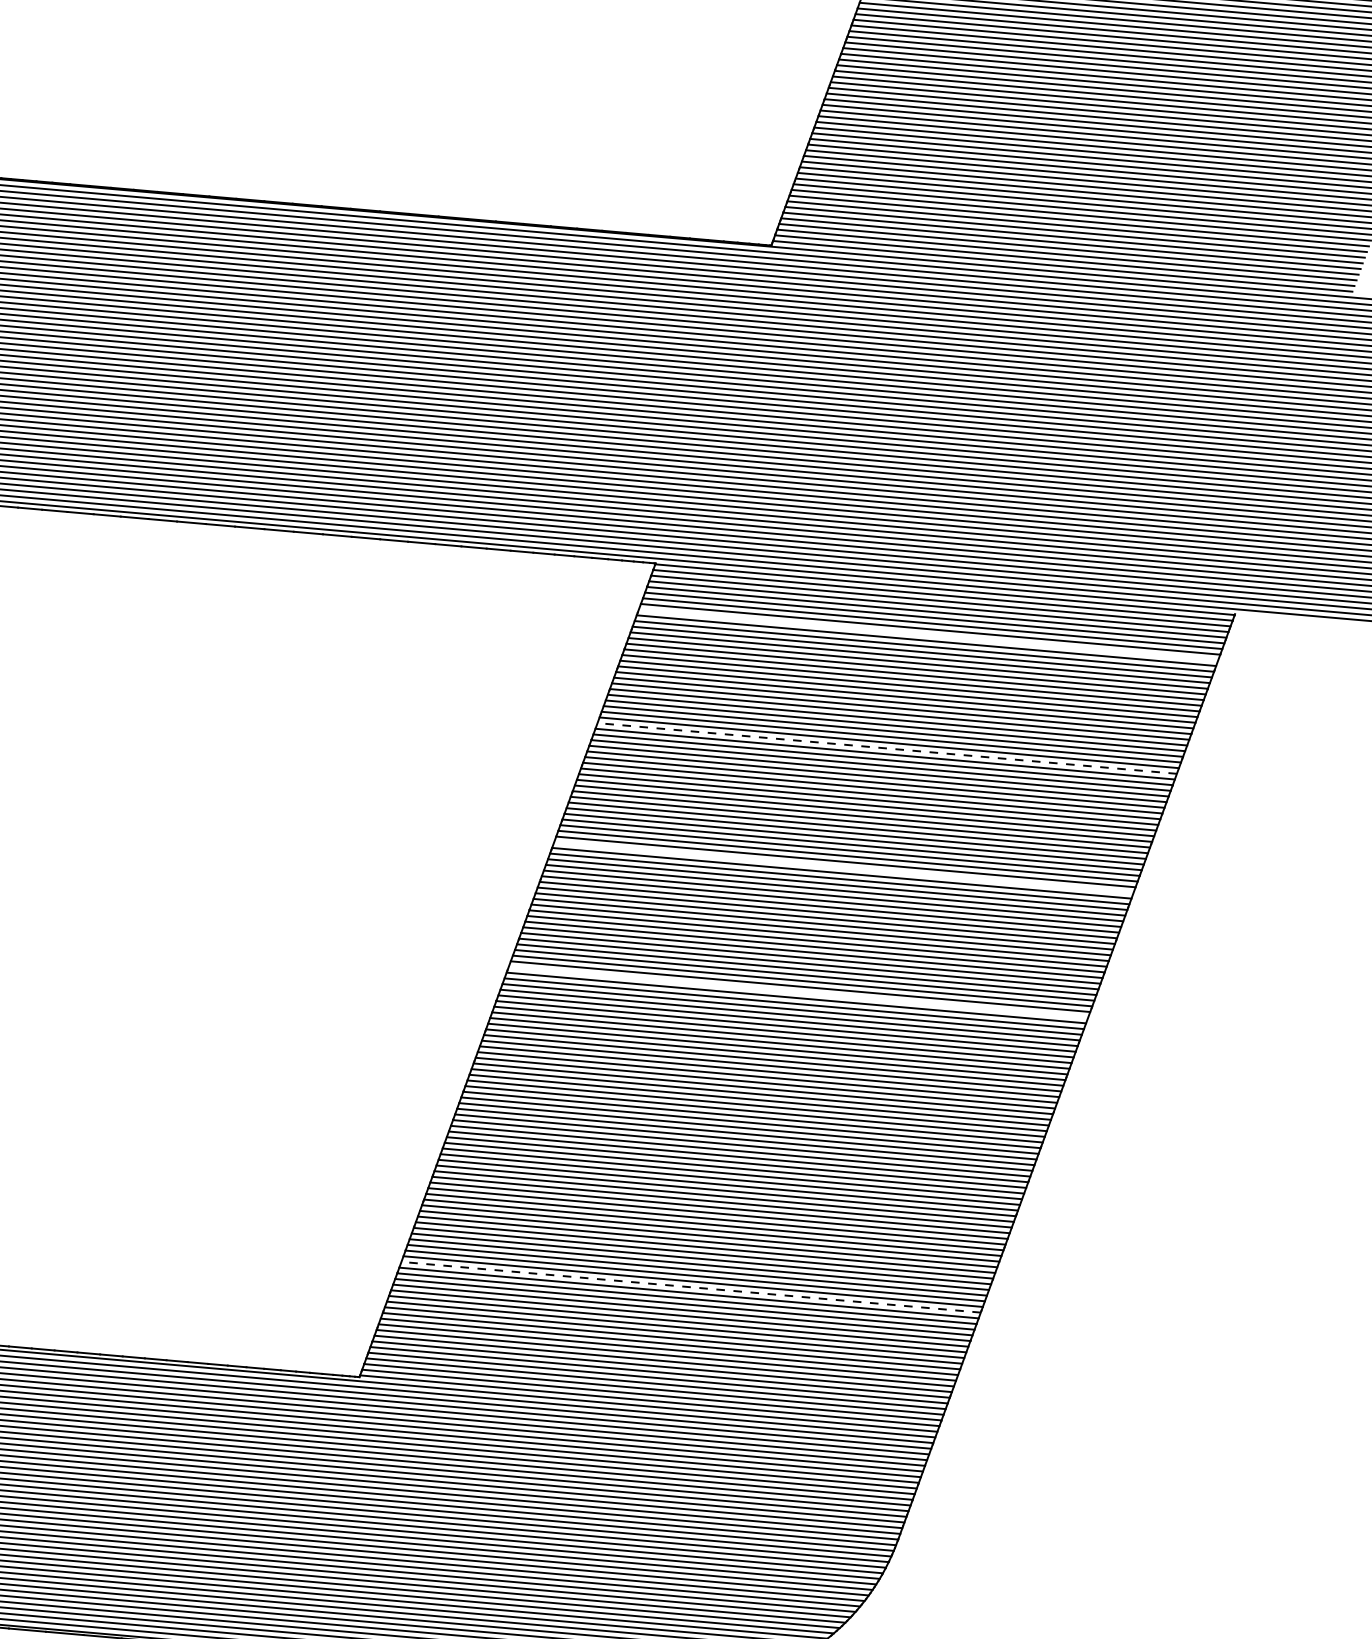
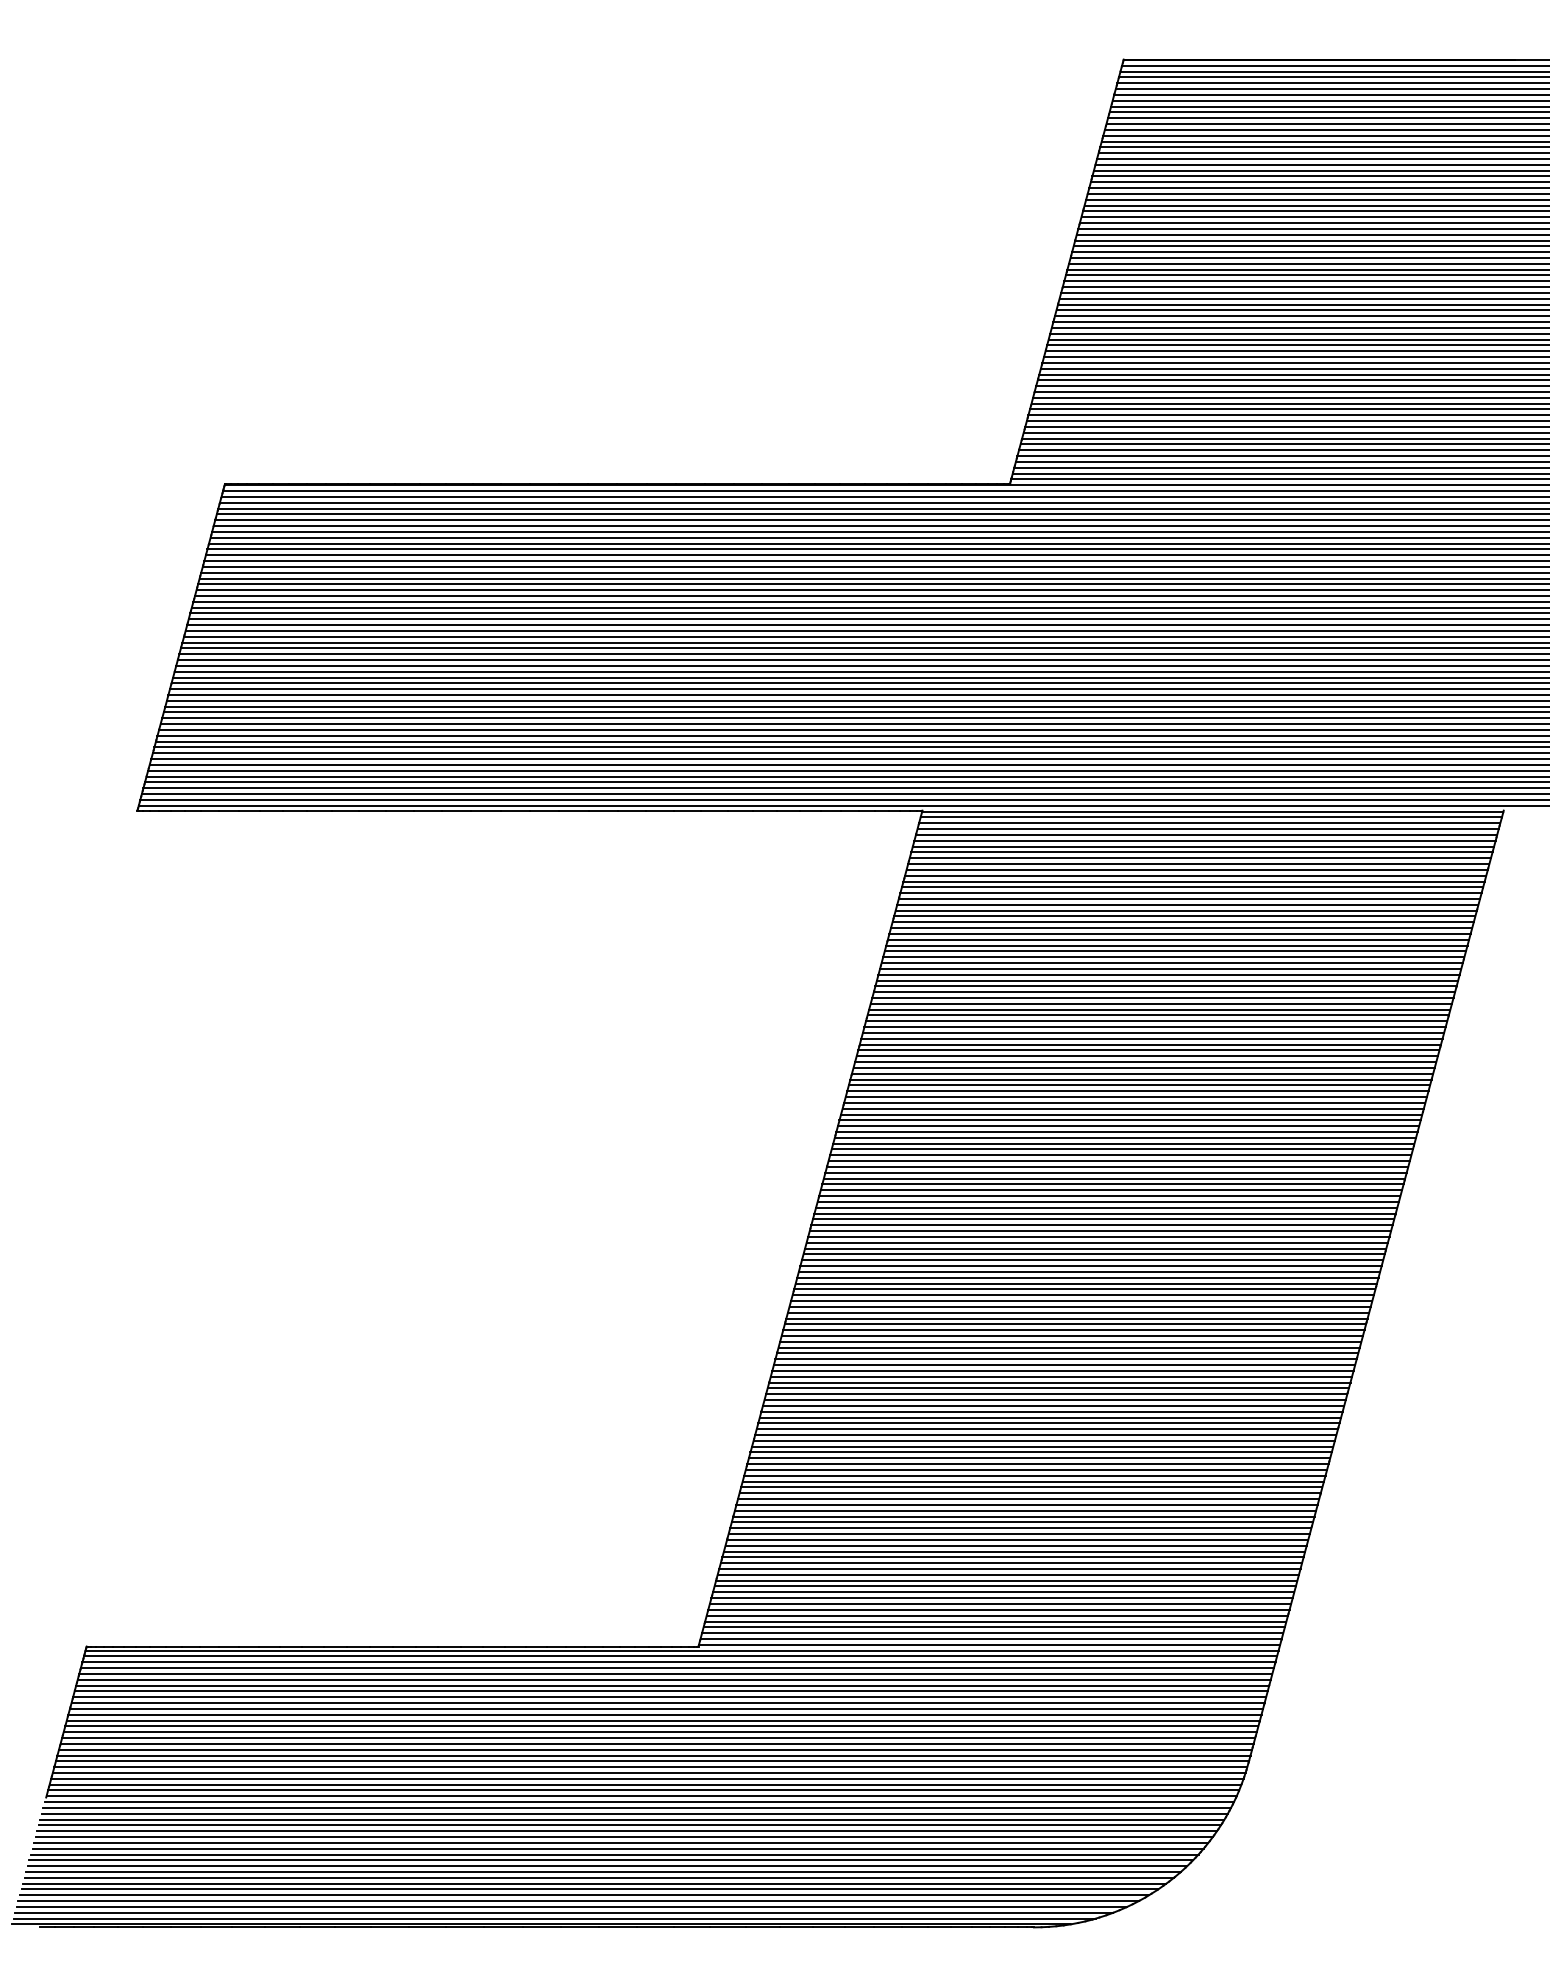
line: (927, 635) -> (1199, 858), added
line: (887, 748) -> (1169, 974), dashed -> solid
line: (843, 867) -> (1135, 1097), added
line: (797, 992) -> (1101, 1225), added
line: (690, 1287) -> (1020, 1528), dashed -> solid

